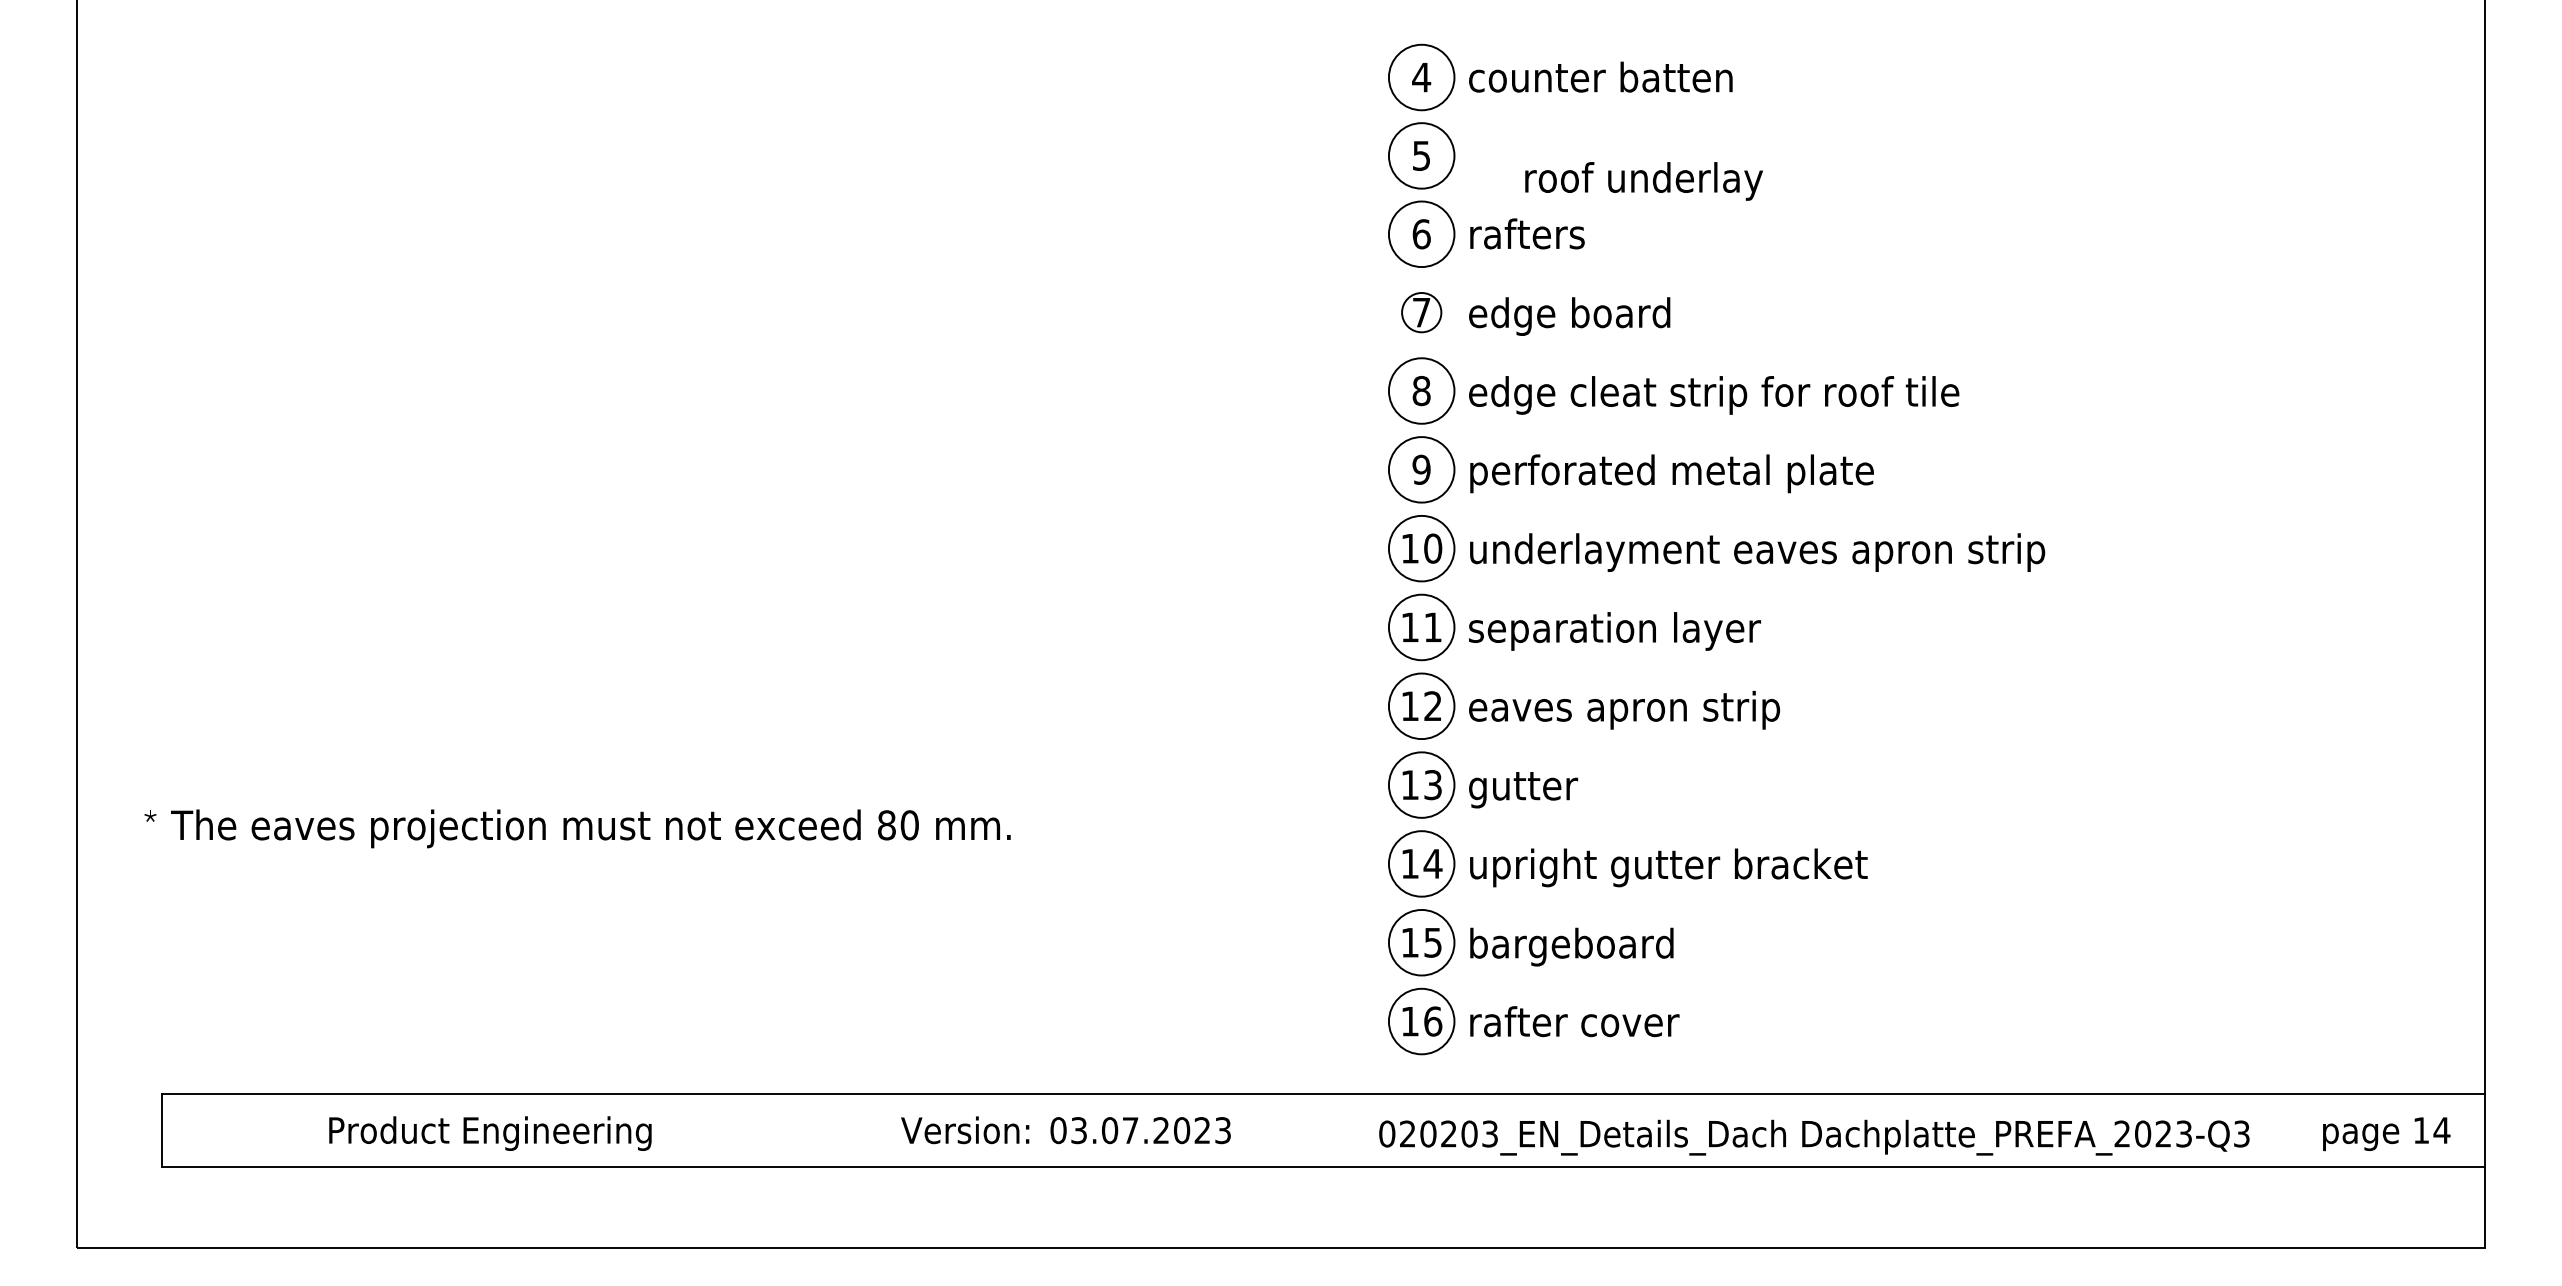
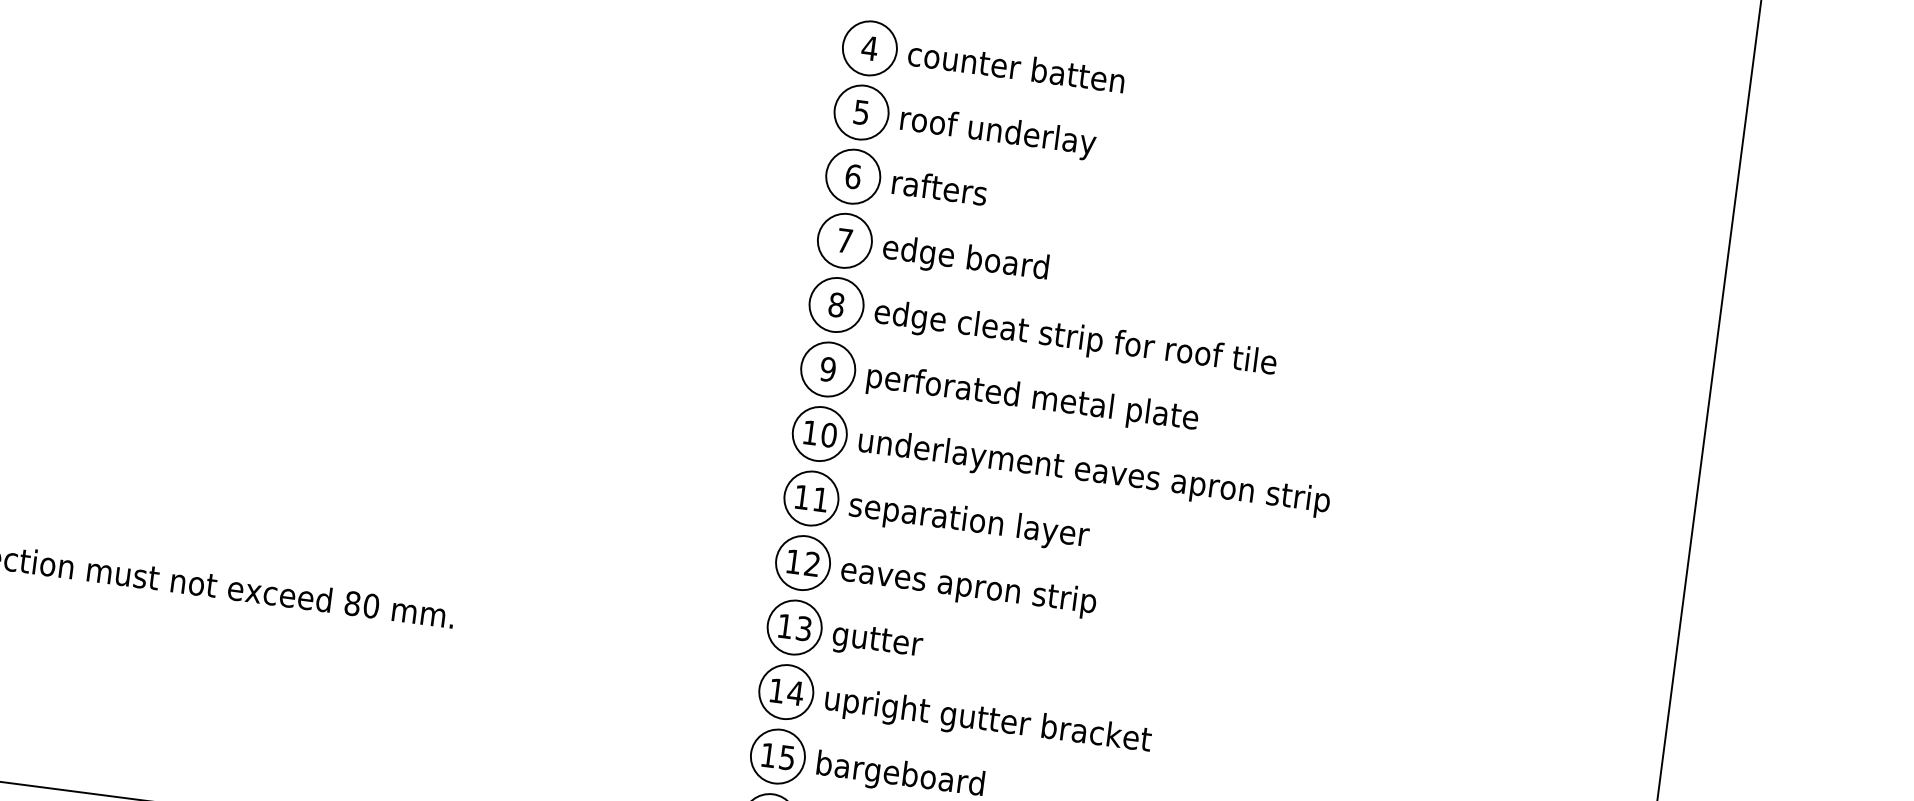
text: (1643, 181) -> (997, 133), moved
circle: (1421, 312) -> (844, 240), size x1.67

